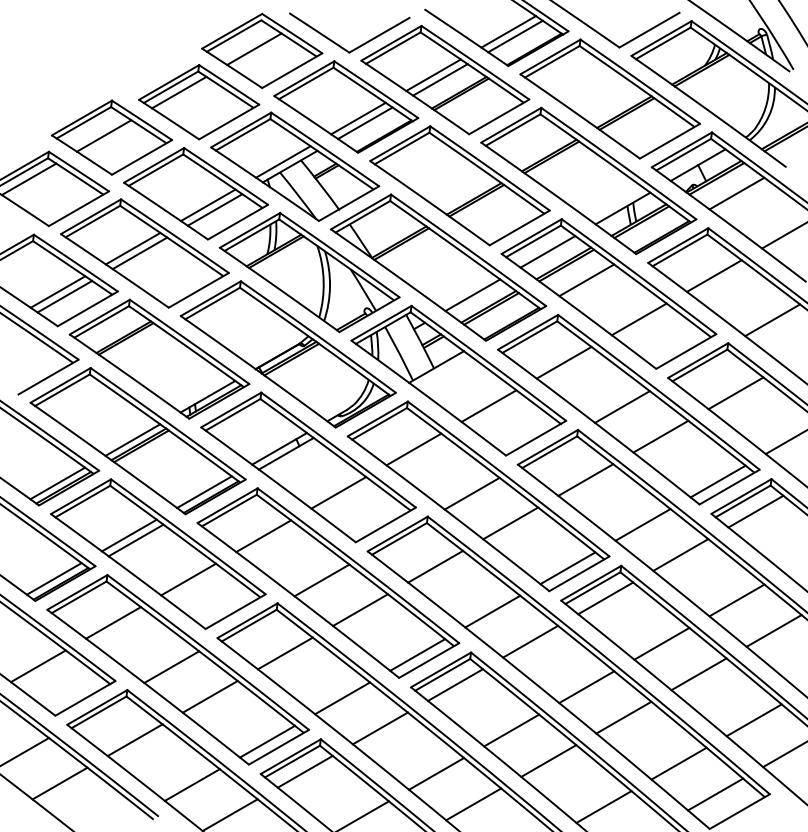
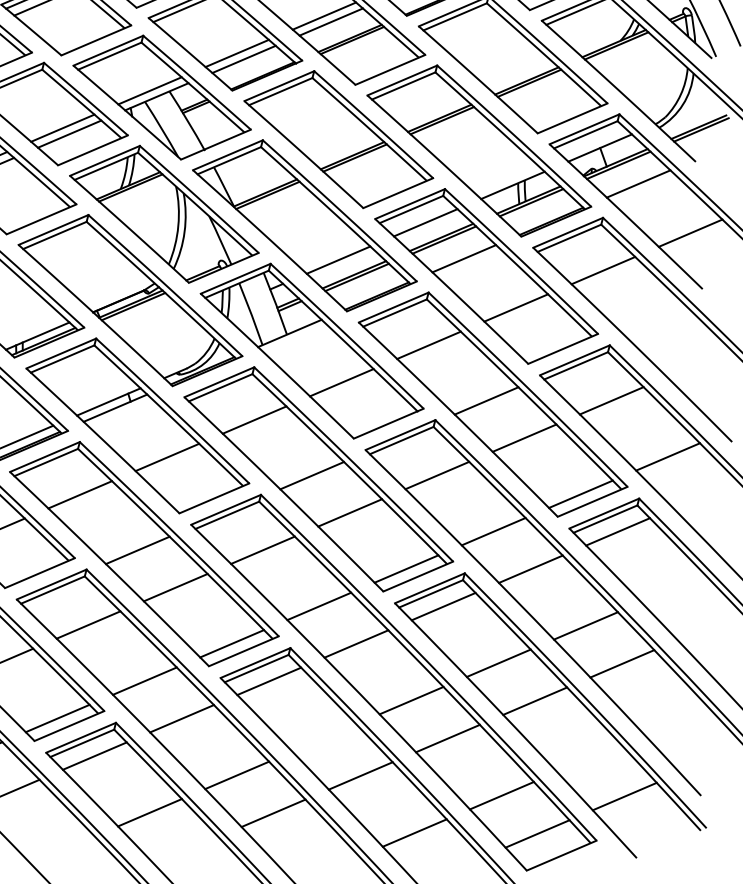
line: (772, 320) -> (660, 326), removed
line: (753, 720) -> (588, 758), removed
line: (511, 730) -> (324, 737), removed

